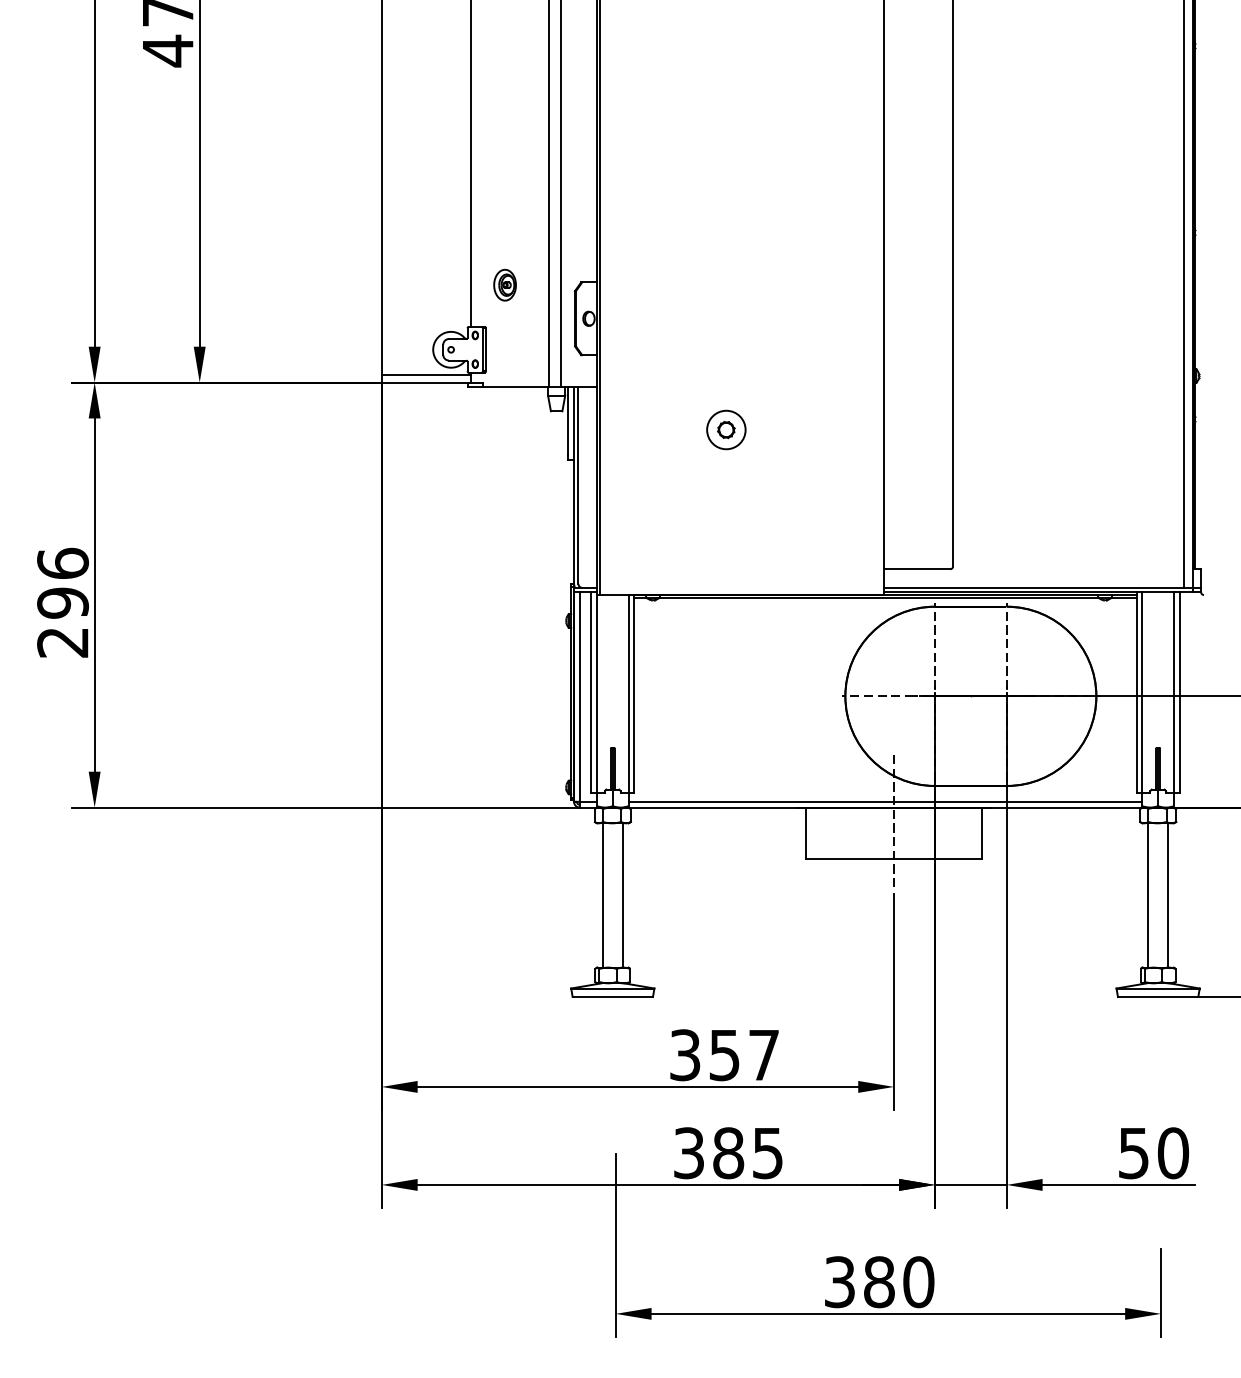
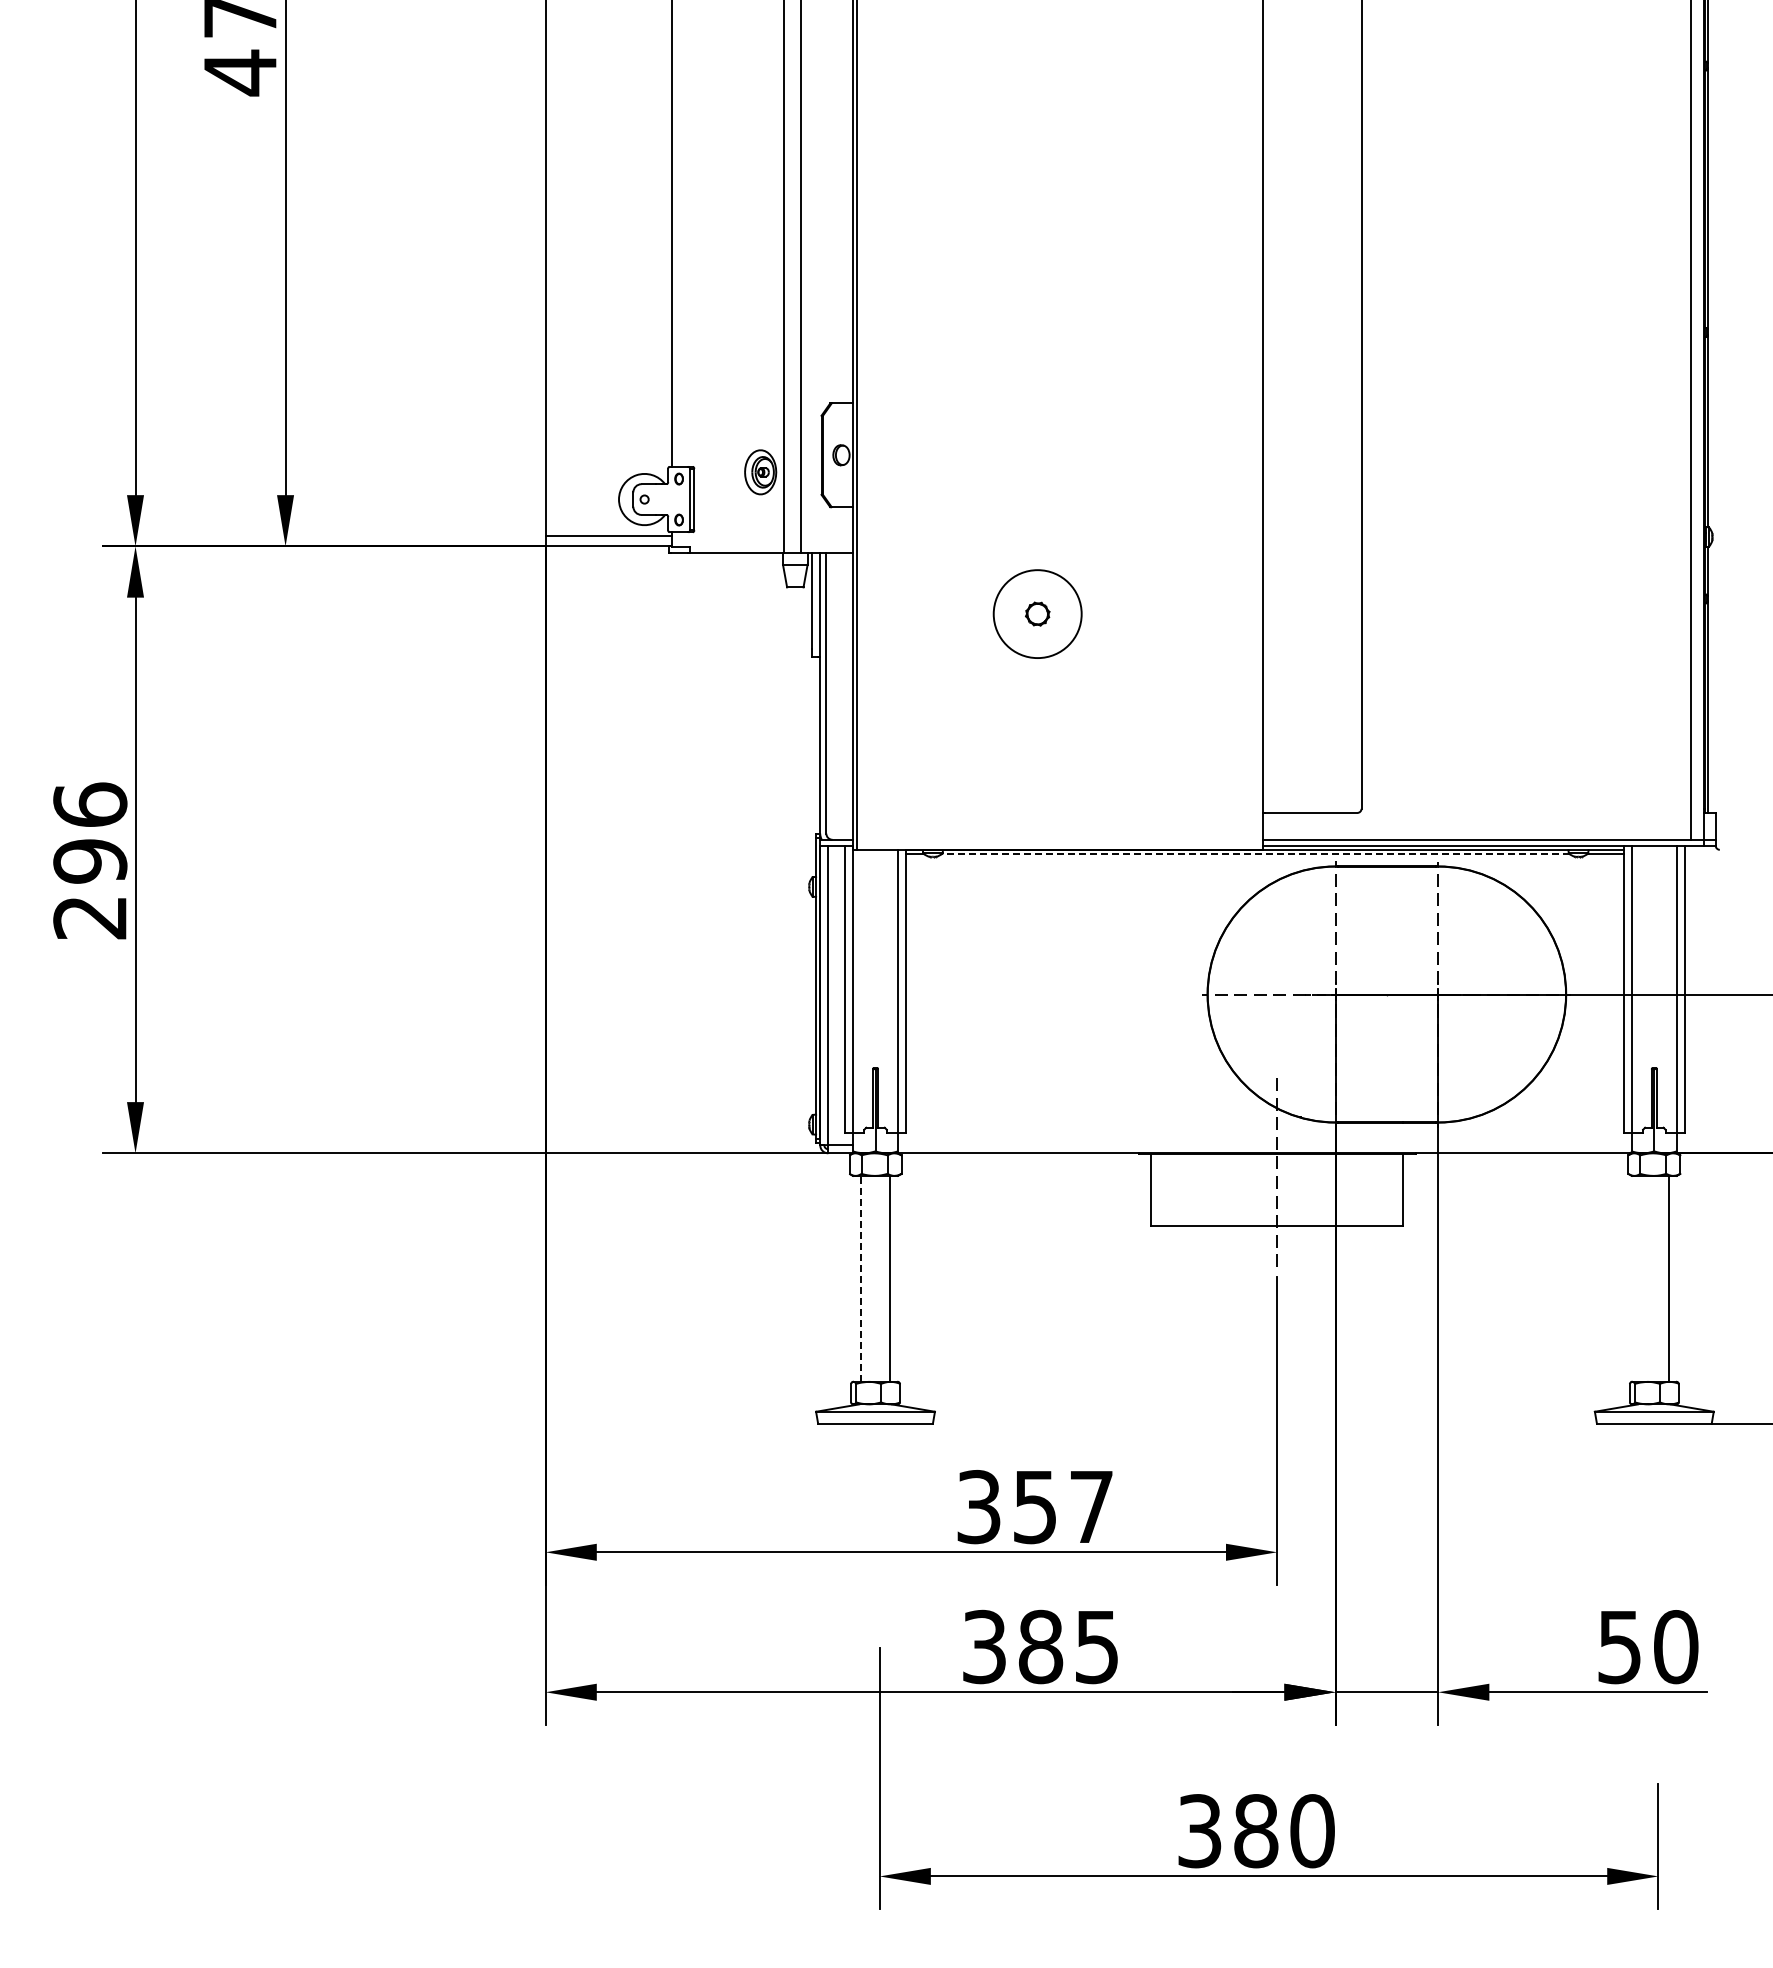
part: (504, 285) -> (760, 472), moved
circle: (726, 429) -> (1037, 613), size x1.6
line: (878, 598) -> (1255, 854), solid -> dashed
line: (885, 802) -> (1264, 1145), removed
line: (602, 895) -> (861, 1278), solid -> dashed
line: (1147, 895) -> (1639, 1278), removed

